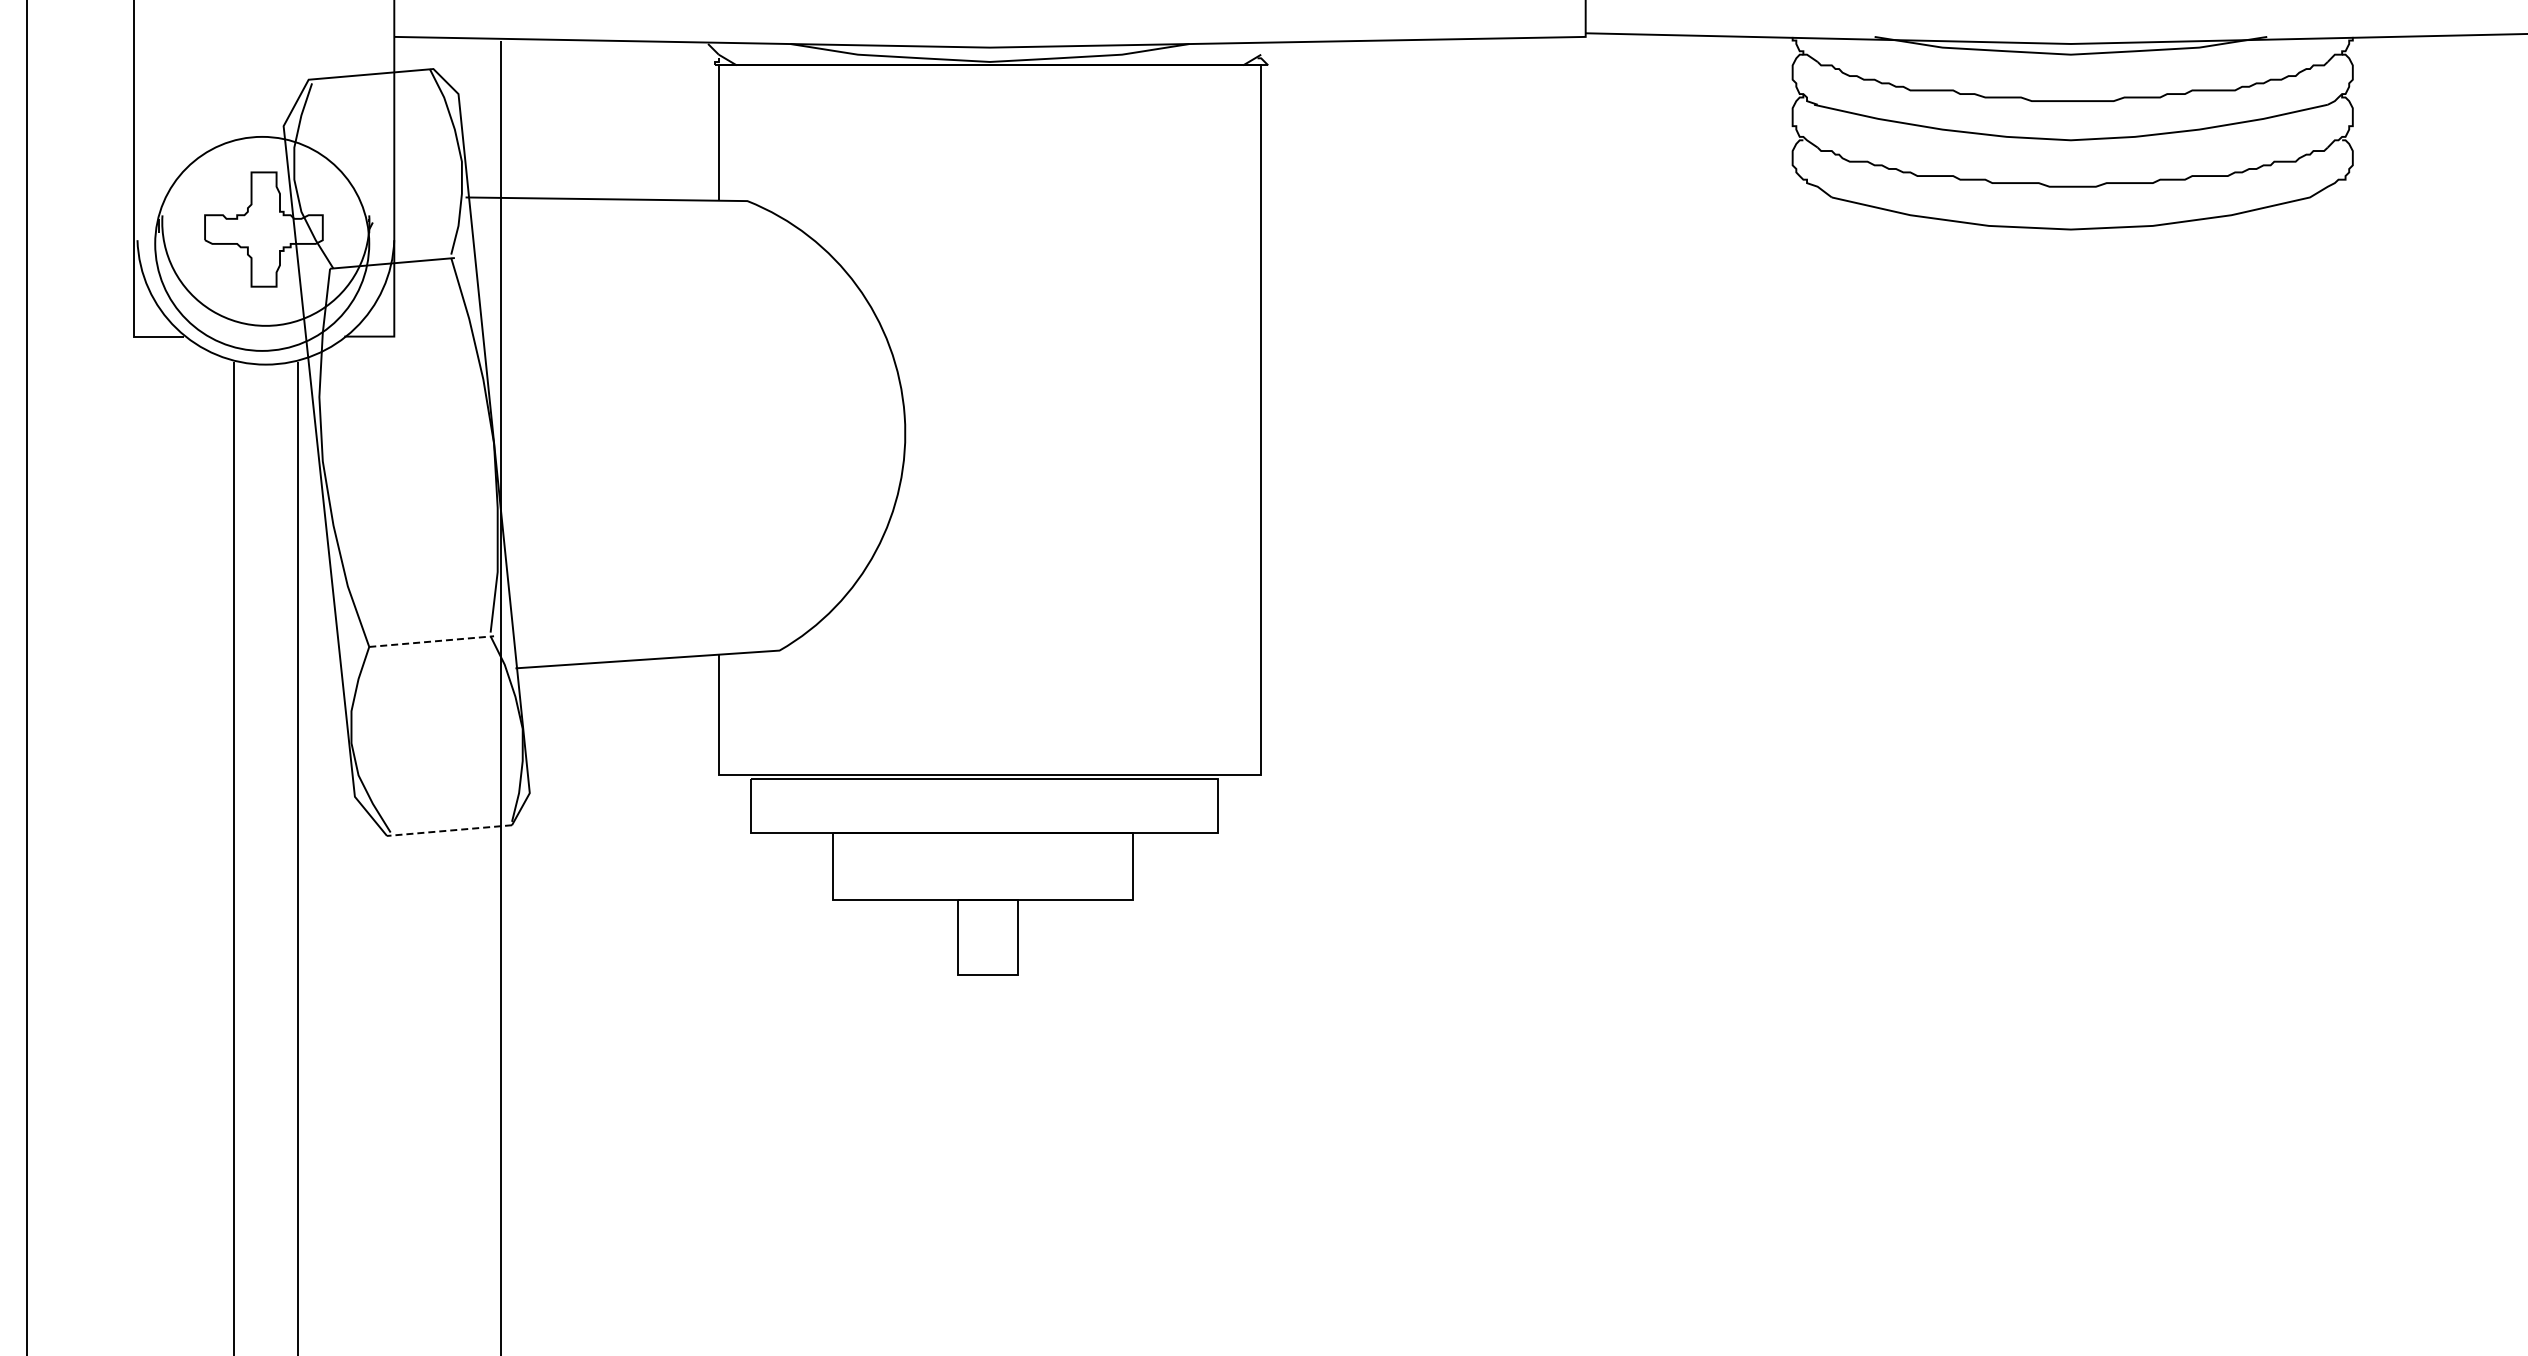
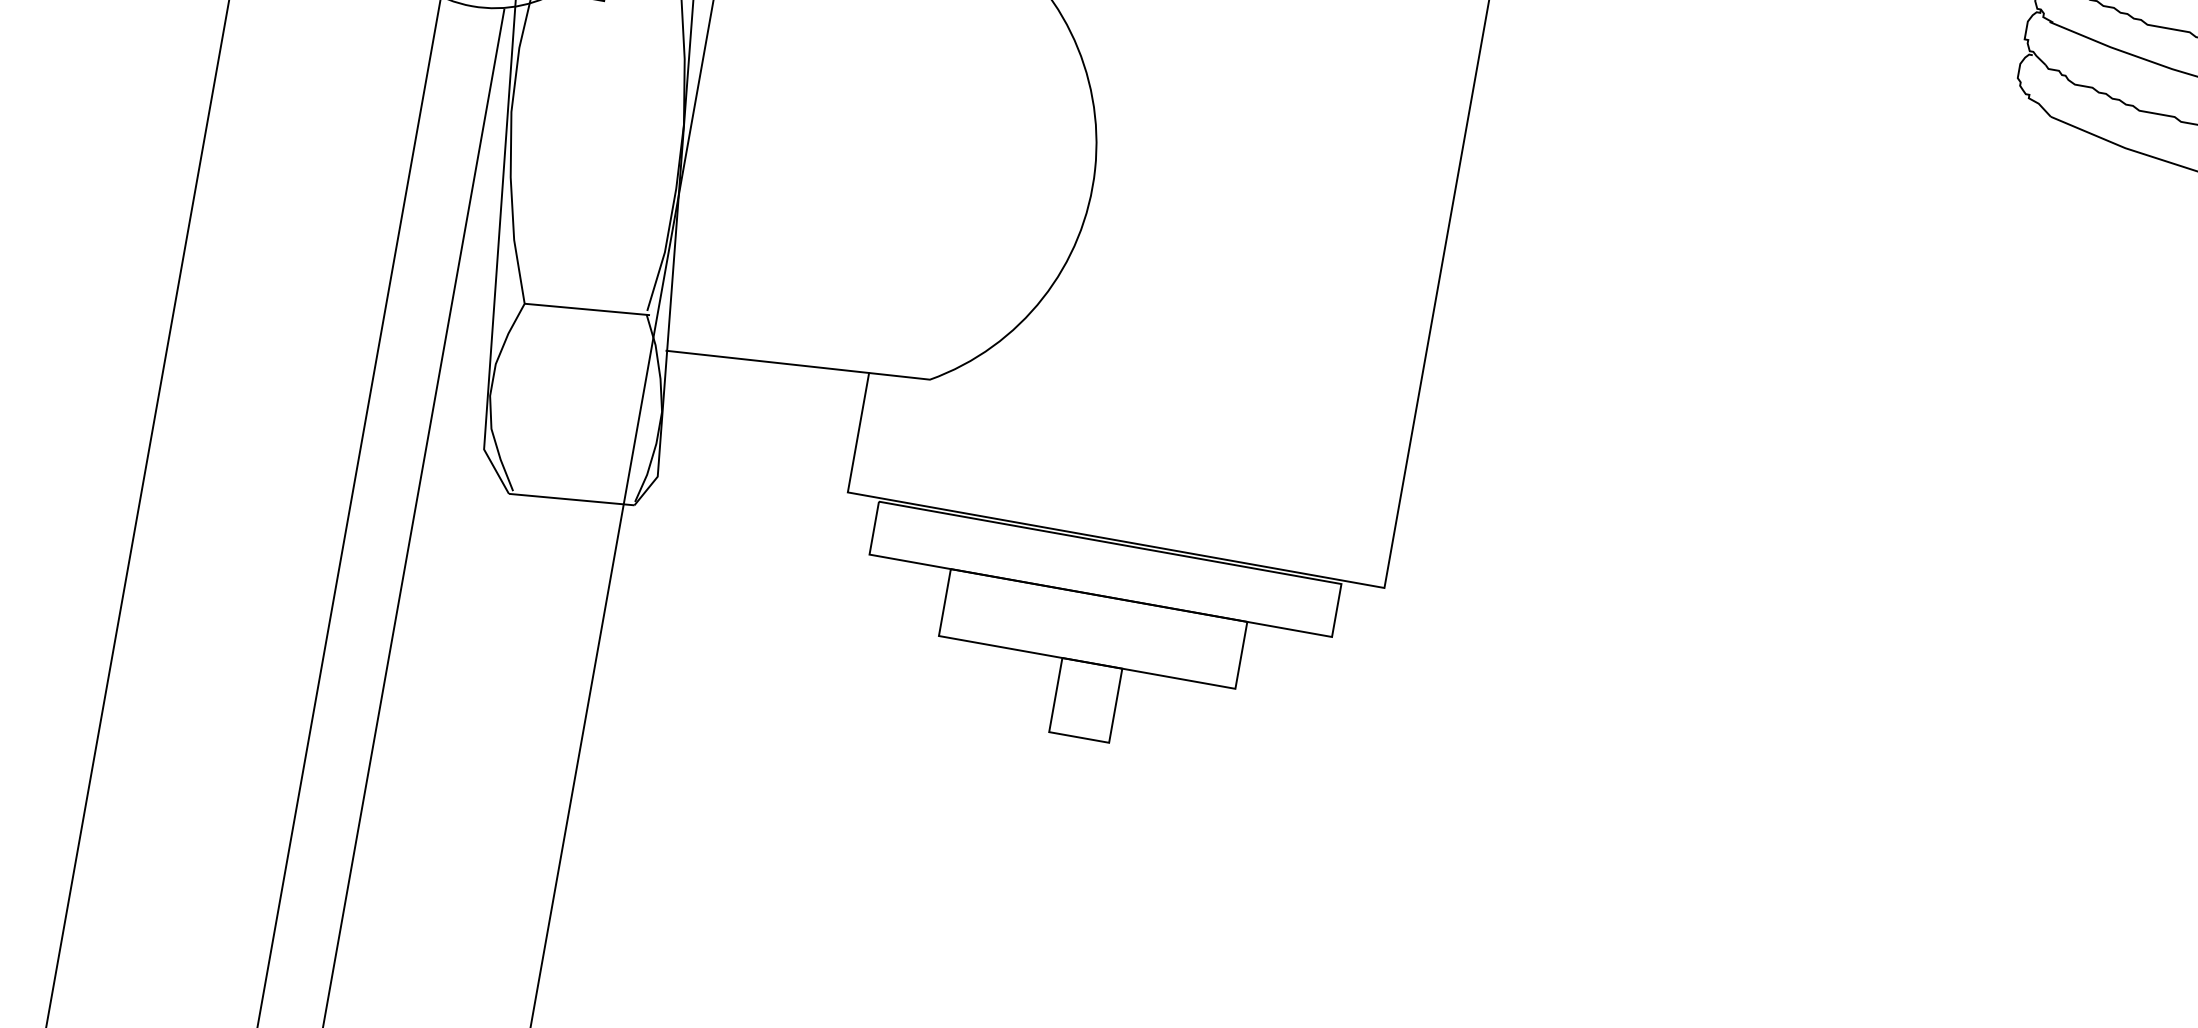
line: (431, 641) -> (587, 309), dashed -> solid
line: (449, 830) -> (571, 499), dashed -> solid

